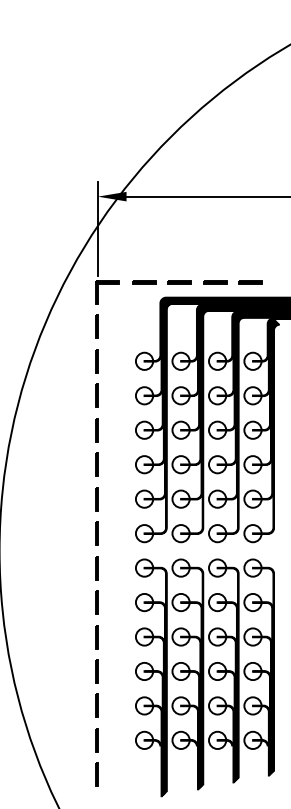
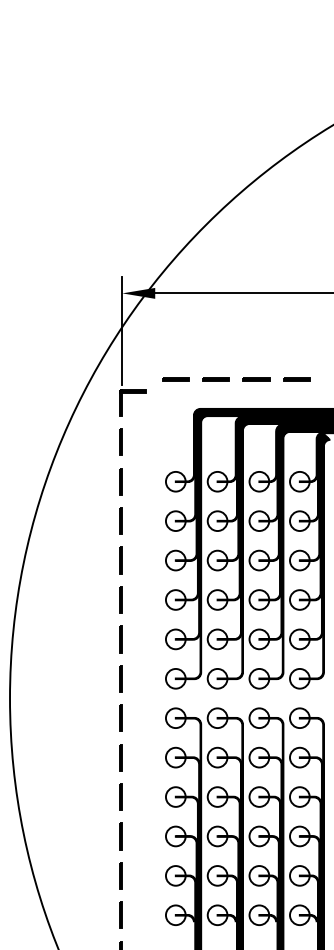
line: (202, 282) -> (242, 379), moved

